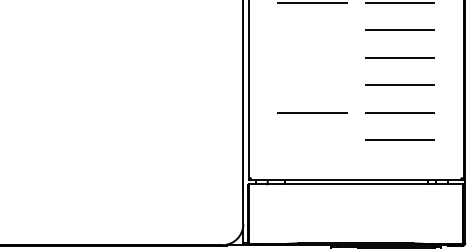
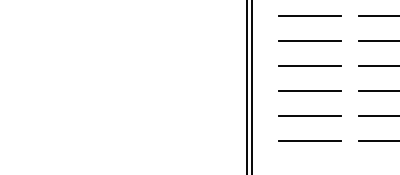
line: (312, 30) -> (309, 41), added
line: (312, 57) -> (309, 65), added
line: (312, 85) -> (309, 91), added
line: (312, 140) -> (309, 141), added

